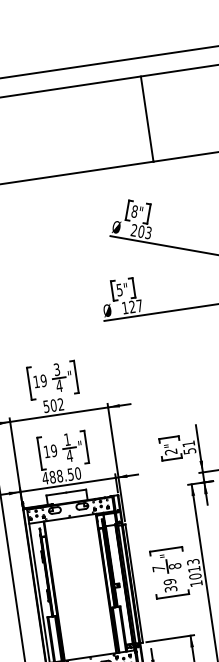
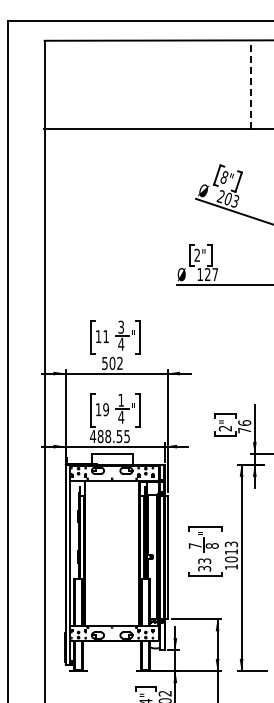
line: (147, 118) -> (251, 84), solid -> dashed
text: (119, 289) -> (197, 254), 5" -> 2"
text: (43, 380) -> (105, 336), 19 -> 11
text: (189, 447) -> (244, 426), 51 -> 76
text: (78, 473) -> (127, 436), 488.50 -> 488.55
text: (169, 582) -> (204, 561), 39 -> 33

